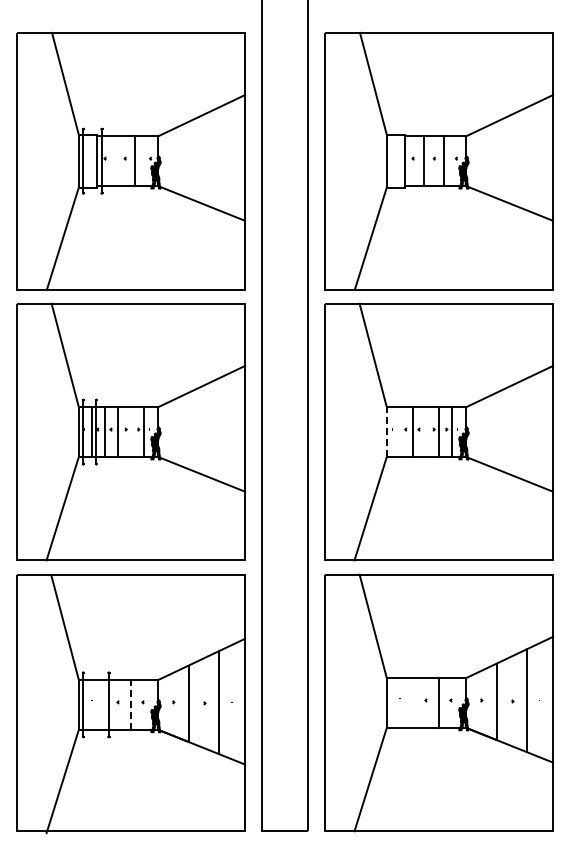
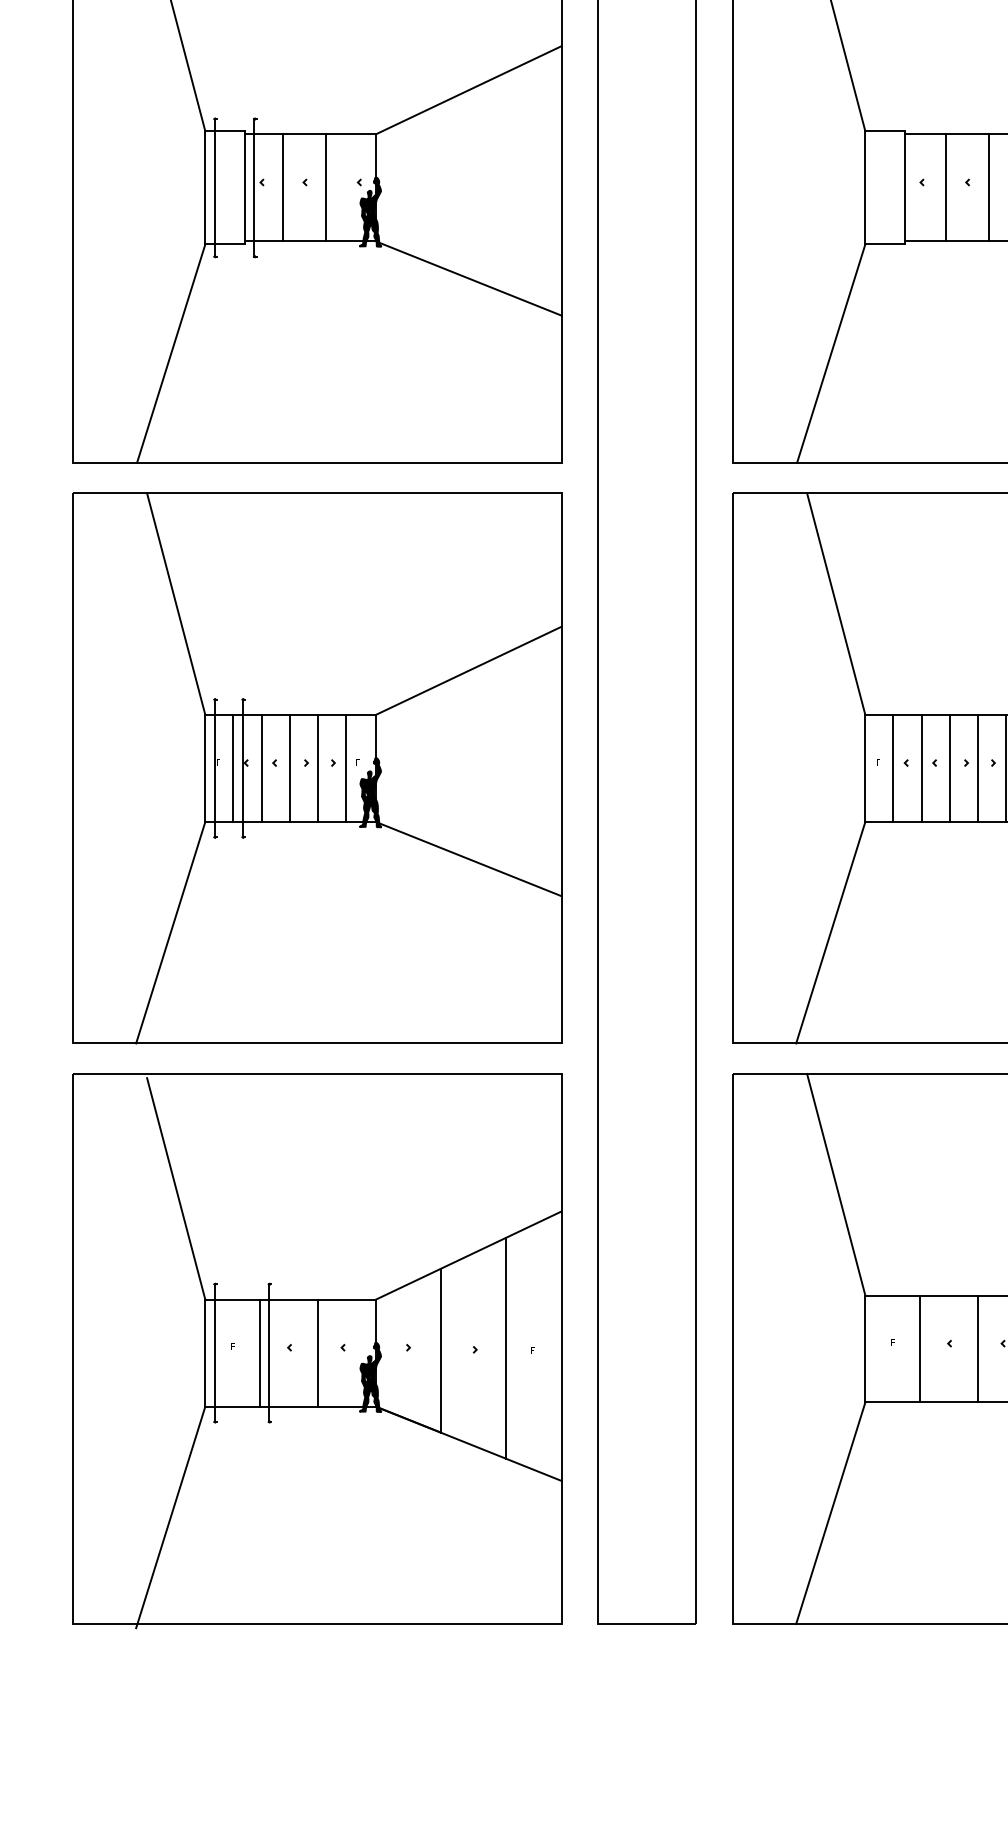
line: (115, 161) -> (283, 188), added
line: (131, 432) -> (318, 769), added
line: (386, 432) -> (864, 769), dashed -> solid
line: (399, 432) -> (892, 769), added
line: (426, 432) -> (950, 769), added
line: (412, 702) -> (920, 1347), added
line: (104, 704) -> (260, 1352), added
line: (131, 704) -> (318, 1352), dashed -> solid

